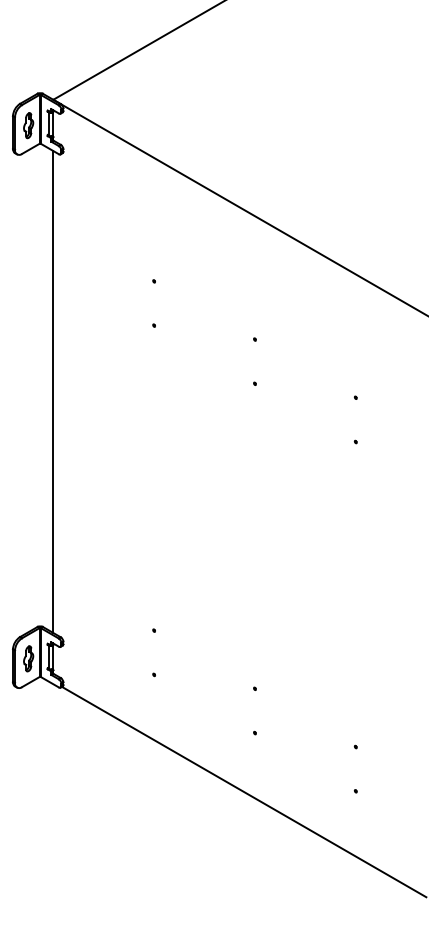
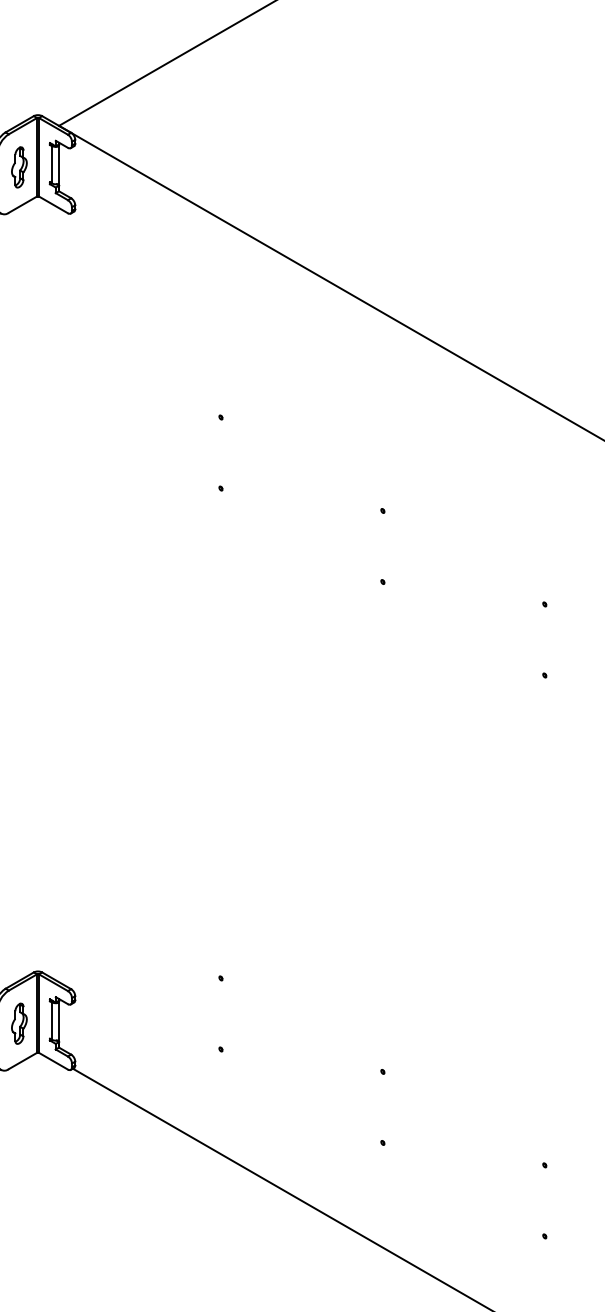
line: (53, 392) -> (59, 595), removed

